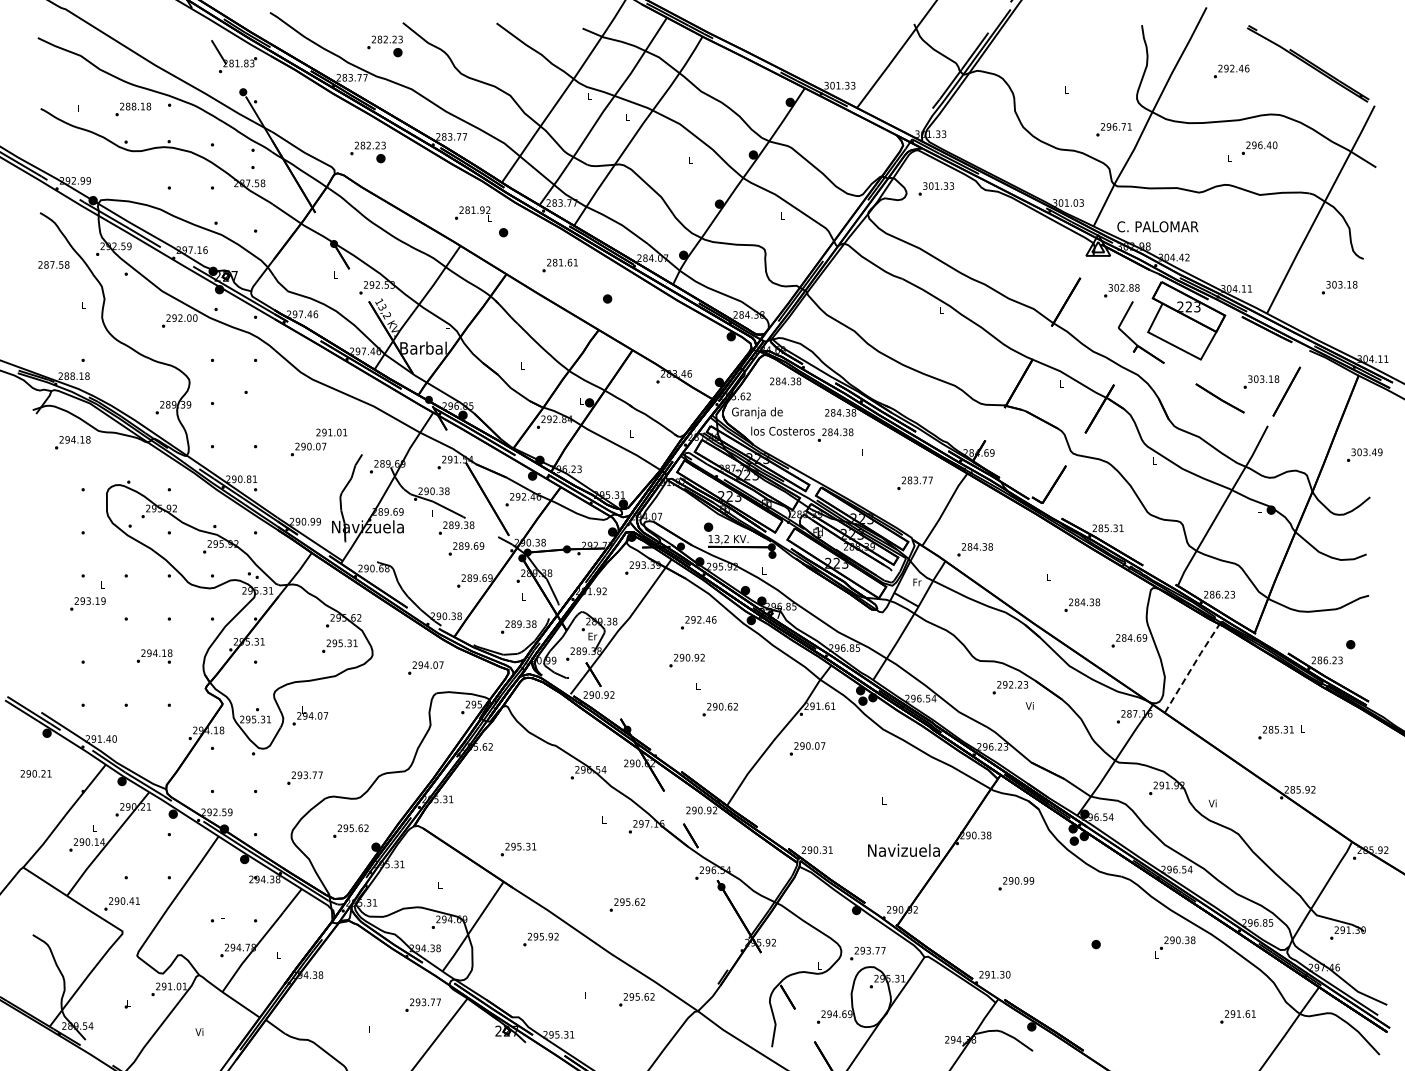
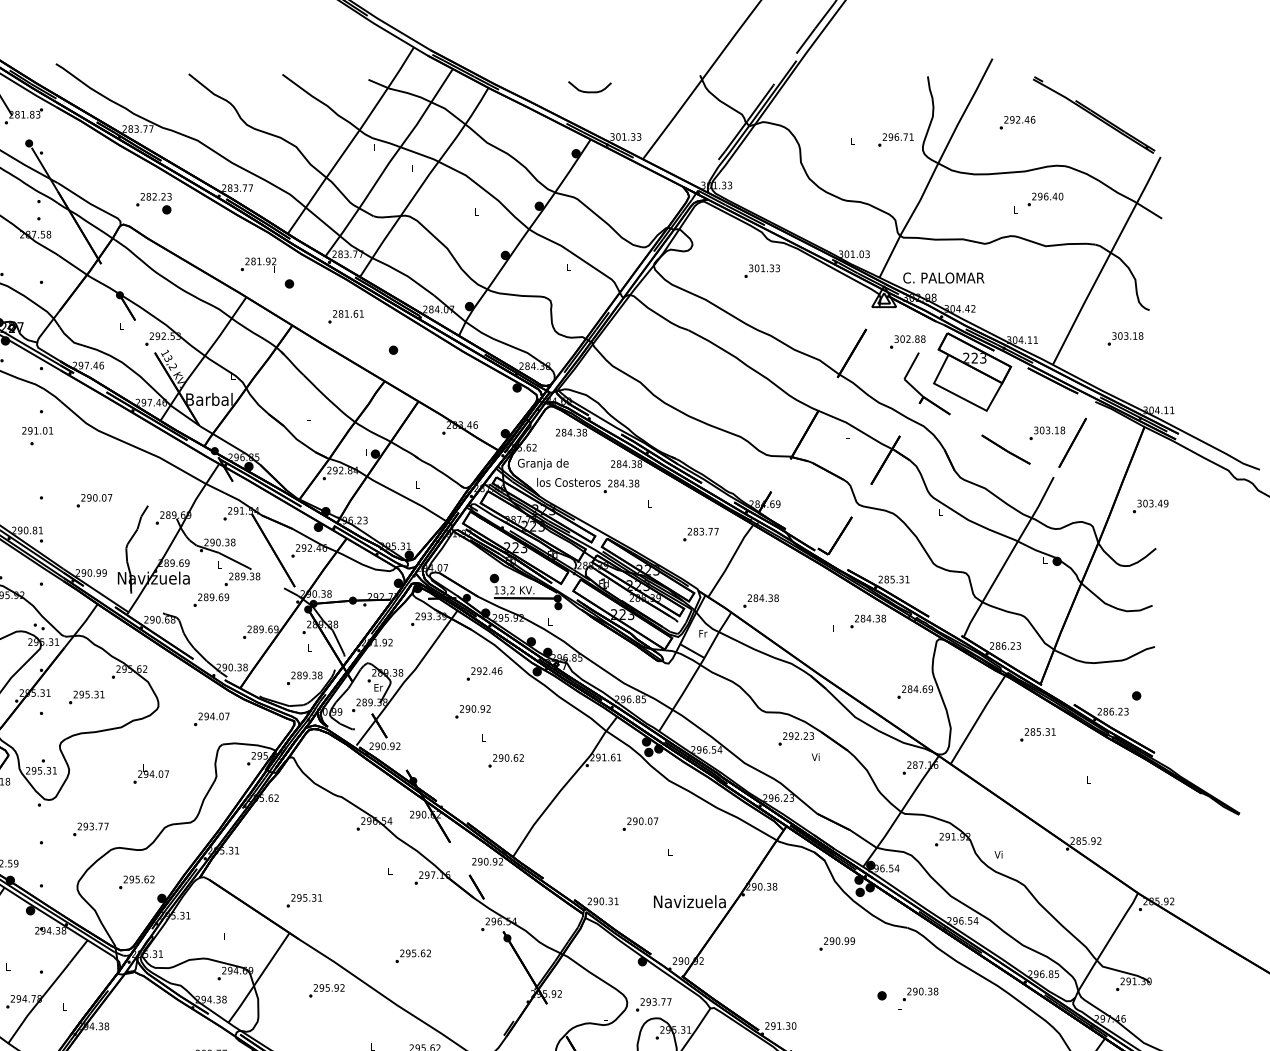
curve: (803, 40) -> (589, 91), added
part: (384, 46) -> (170, 97), removed
text: (1113, 129) -> (895, 139), moved
text: (936, 188) -> (762, 270), moved
text: (331, 432) -> (37, 430), moved
text: (466, 548) -> (211, 599), moved
text: (1082, 604) -> (868, 620), moved
text: (339, 645) -> (86, 696), moved
line: (1191, 668) -> (977, 719), dashed -> solid
text: (310, 715) -> (151, 773), moved
text: (1275, 732) -> (1037, 734), moved
text: (807, 748) -> (640, 823), moved
text: (1016, 883) -> (837, 943), moved
text: (1175, 947) -> (918, 998), moved

